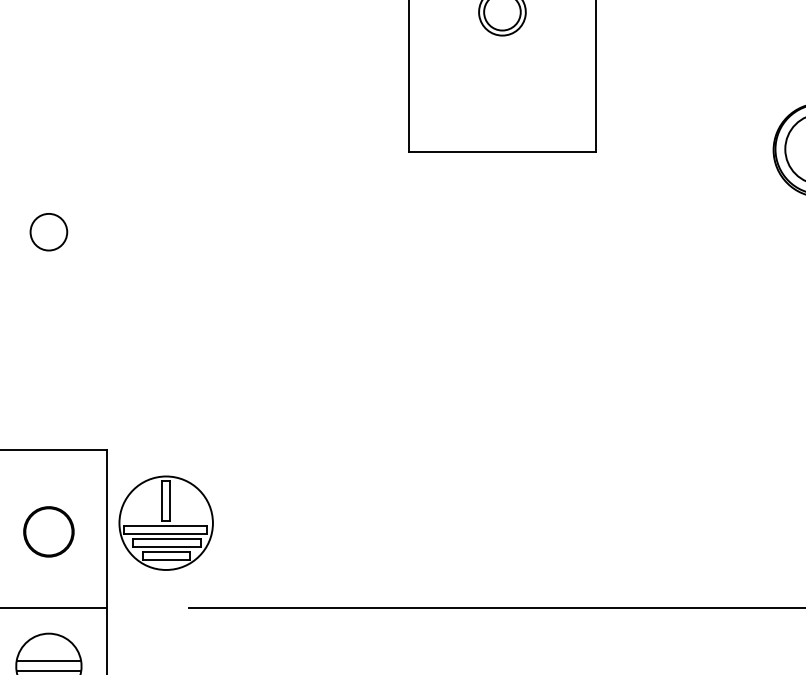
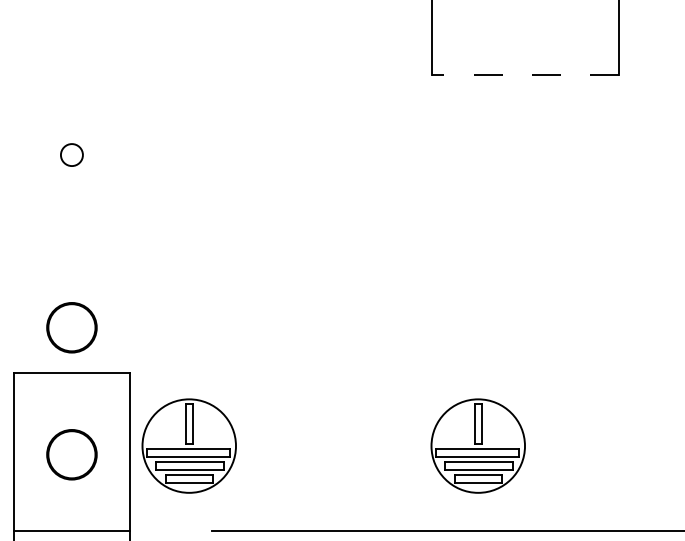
line: (502, 152) -> (525, 75), solid -> dashed
circle: (48, 231) -> (71, 154), size x0.6
circle: (48, 404) -> (71, 327), added
part: (454, 522) -> (477, 445), added

